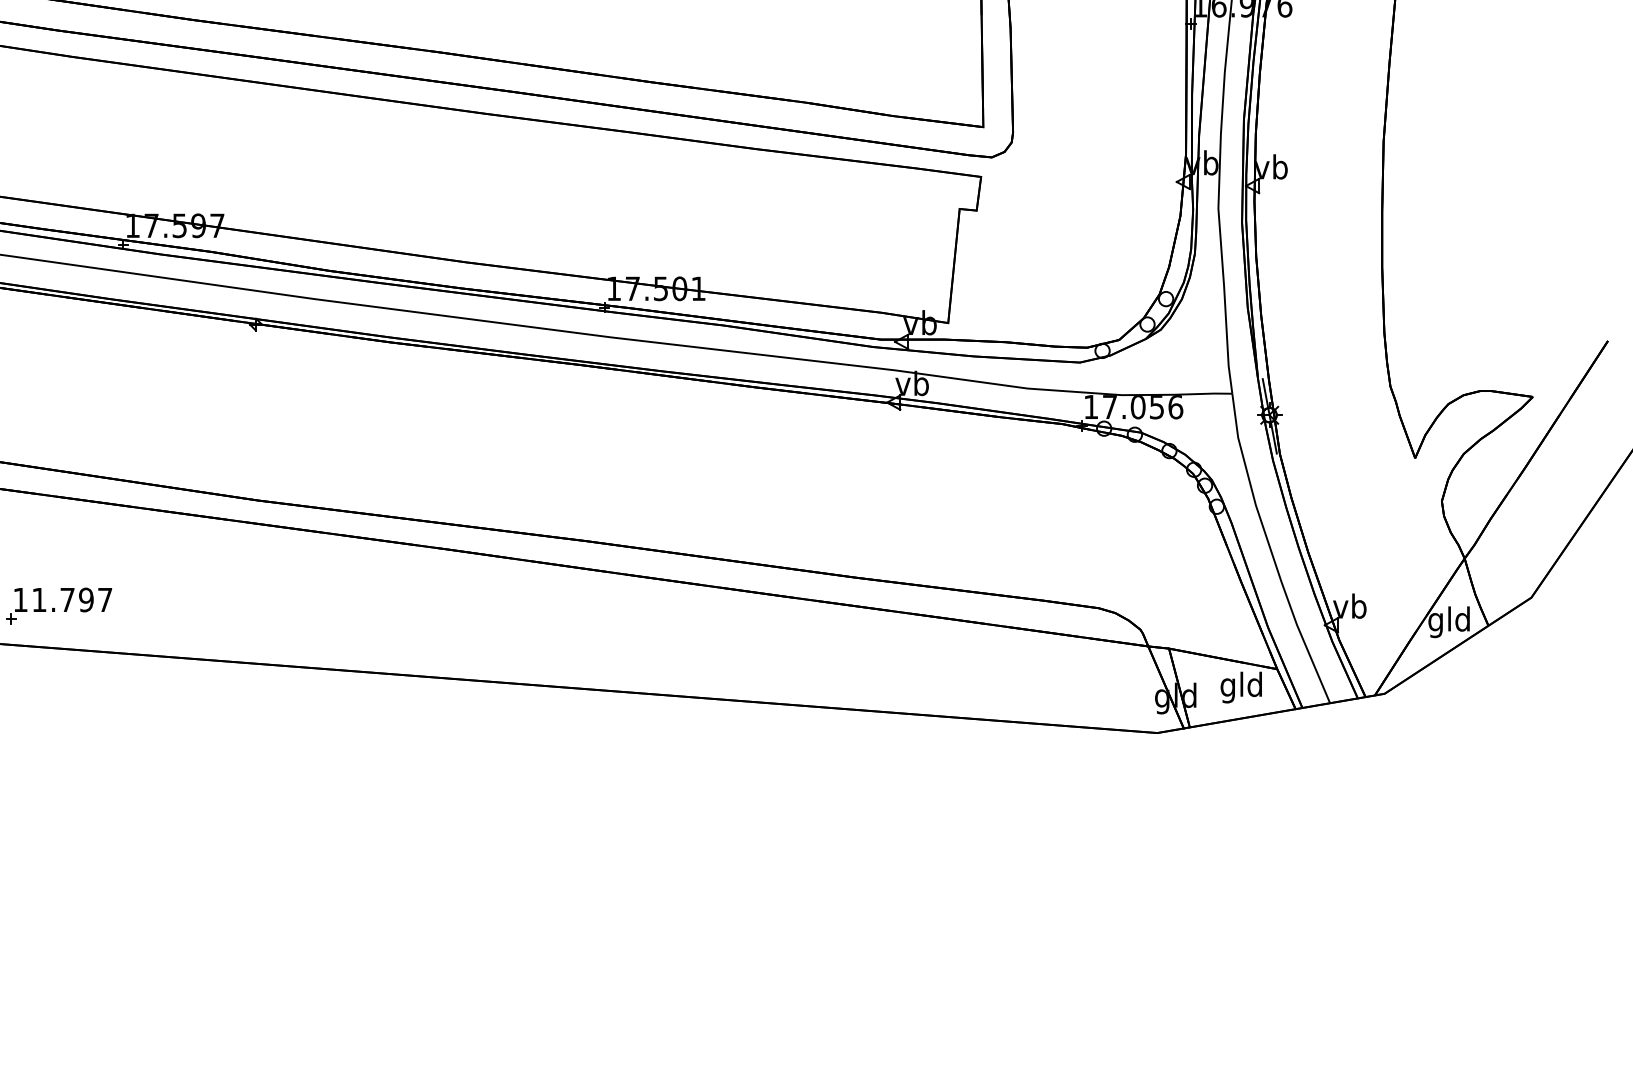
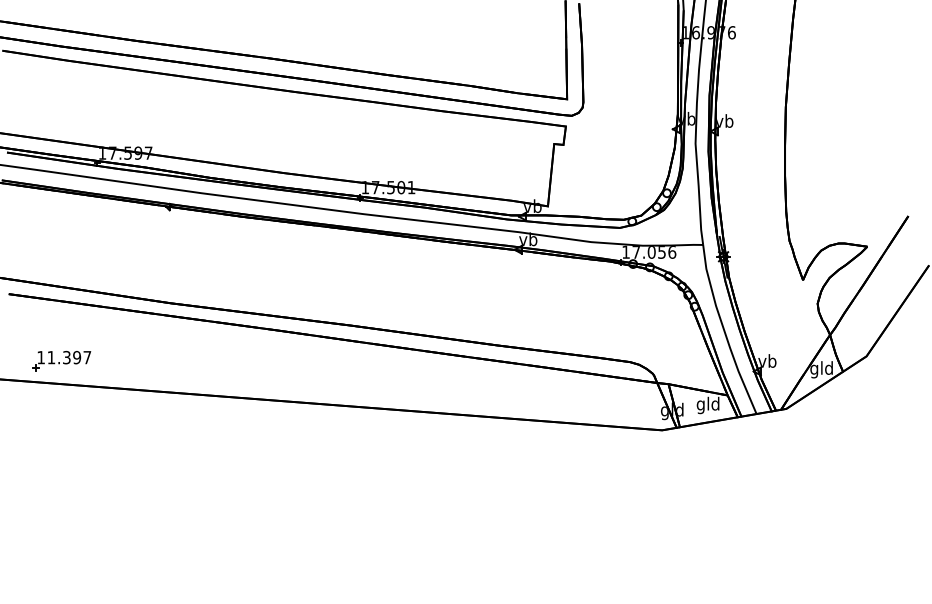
text: (66, 599) -> (66, 357), 11.797 -> 11.397

